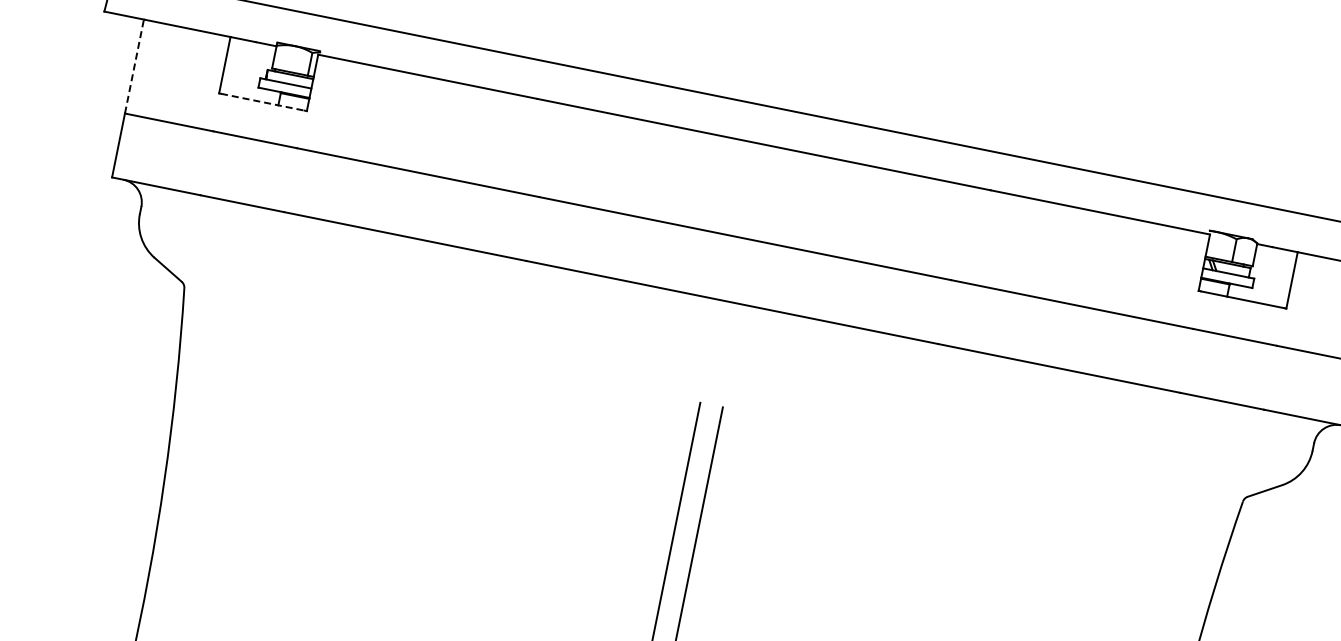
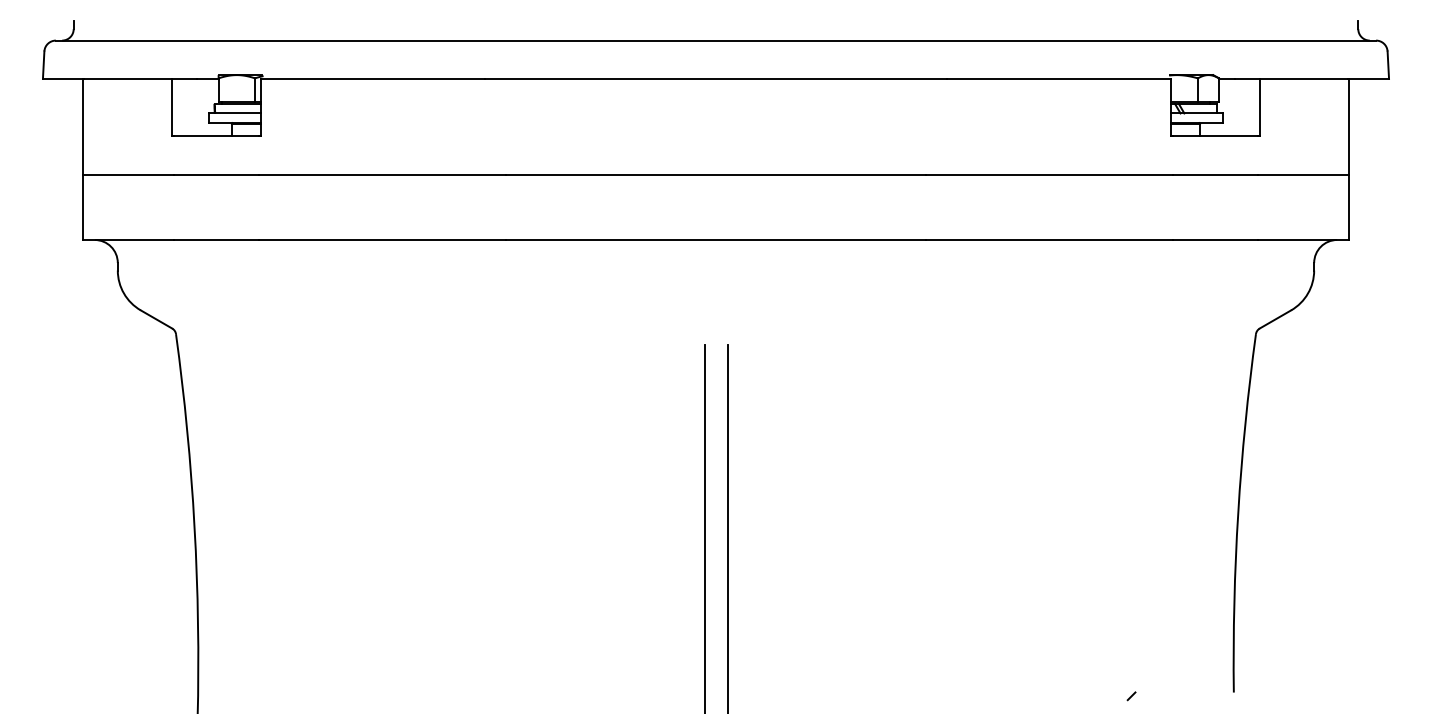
line: (134, 66) -> (83, 126), dashed -> solid
line: (263, 102) -> (216, 136), dashed -> solid

